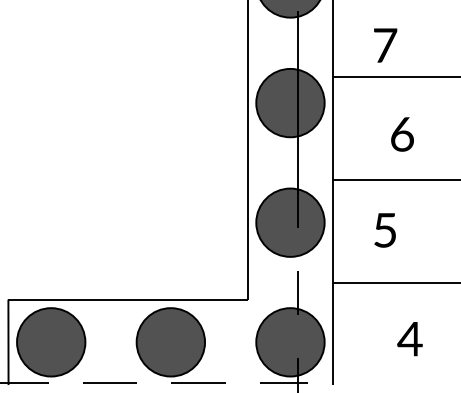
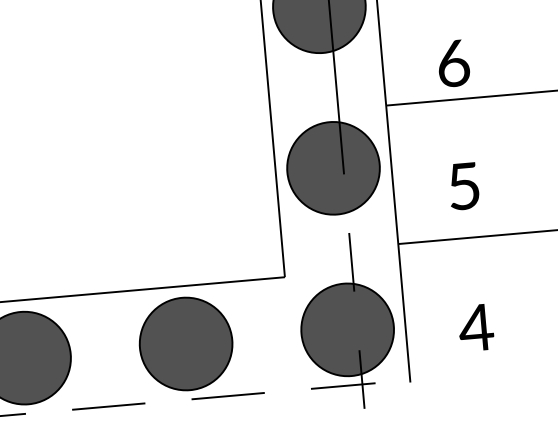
text: (402, 134) -> (453, 63), moved
text: (384, 230) -> (463, 186), moved
text: (409, 339) -> (475, 328), moved

